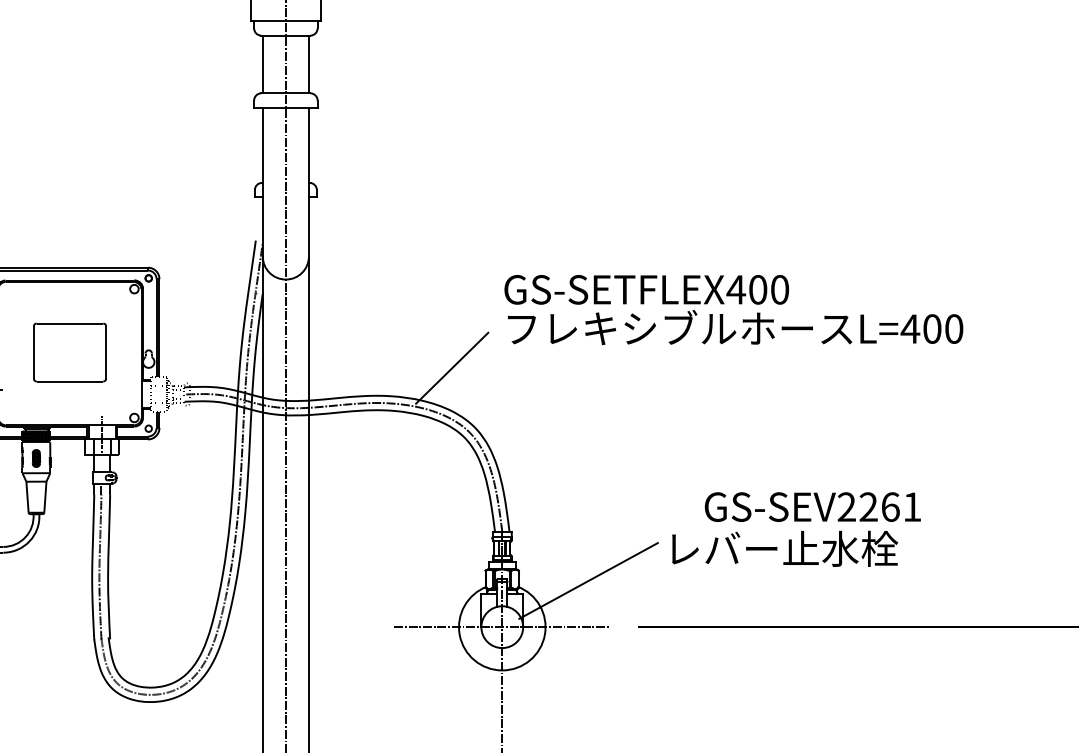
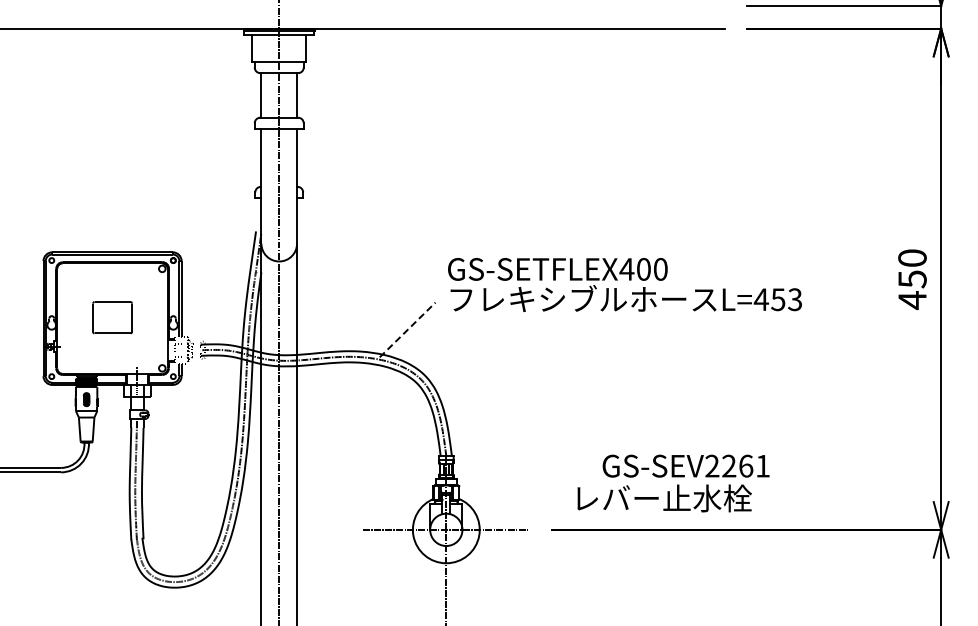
text: (942, 328) -> (786, 299), L=400 -> L=453
part: (69, 352) -> (112, 317), size x0.7
line: (451, 367) -> (407, 329), solid -> dashed
text: (796, 529) -> (673, 483), moved
line: (587, 580) -> (512, 493), removed

